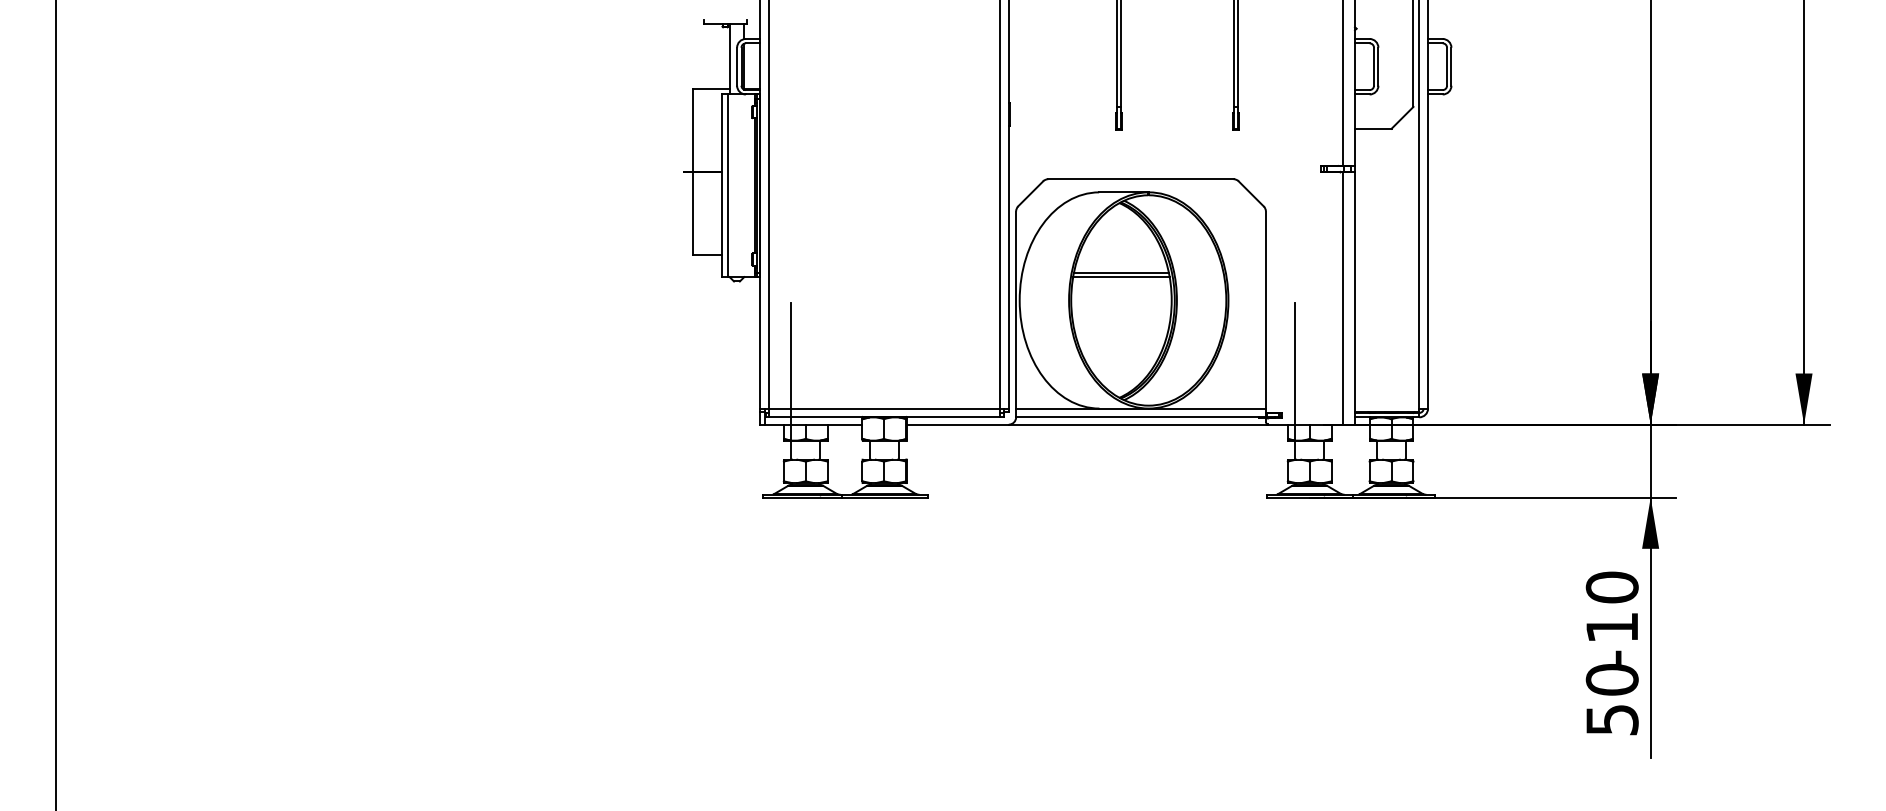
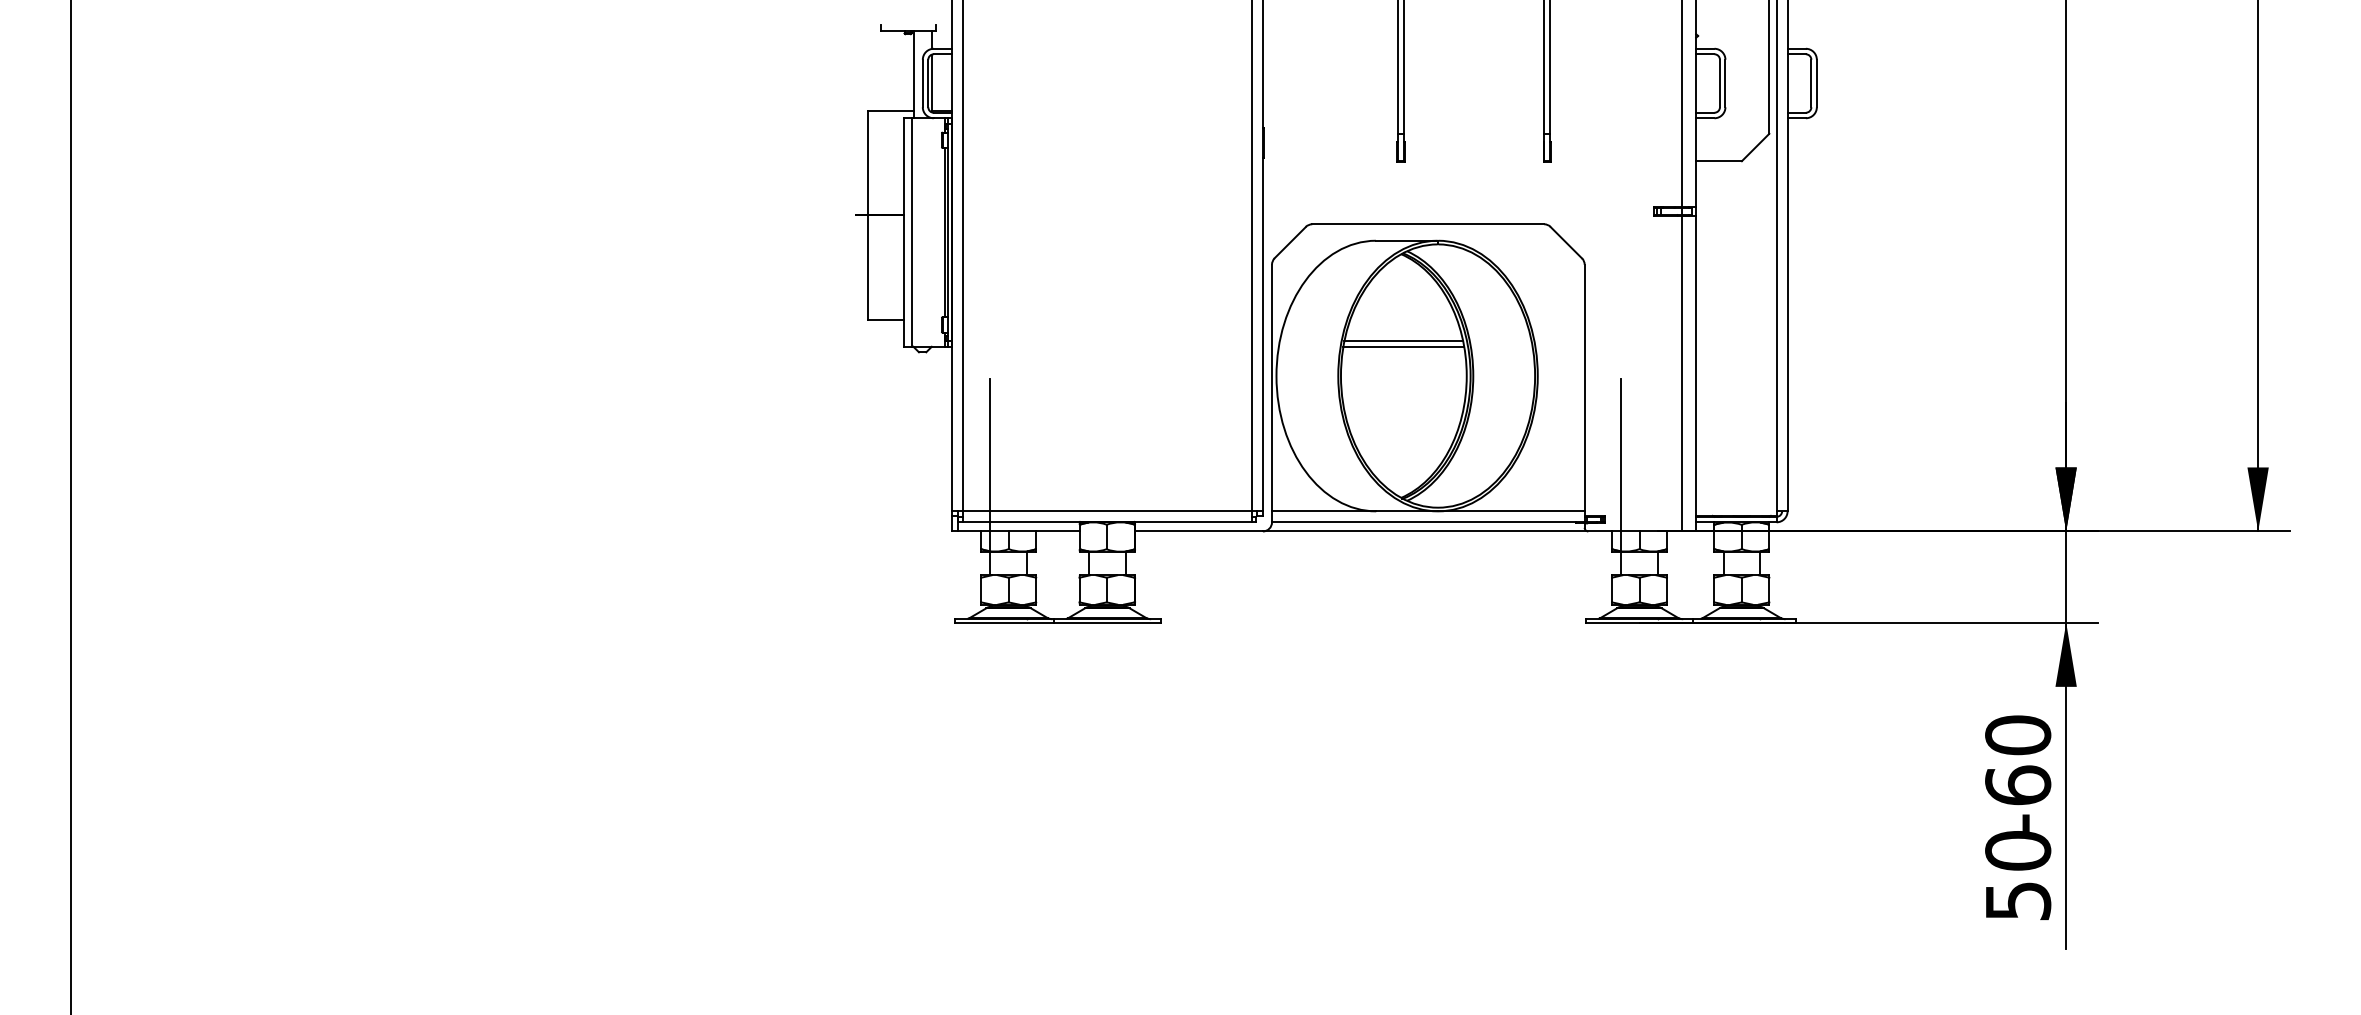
text: (1612, 627) -> (2018, 785), -10 -> -60

